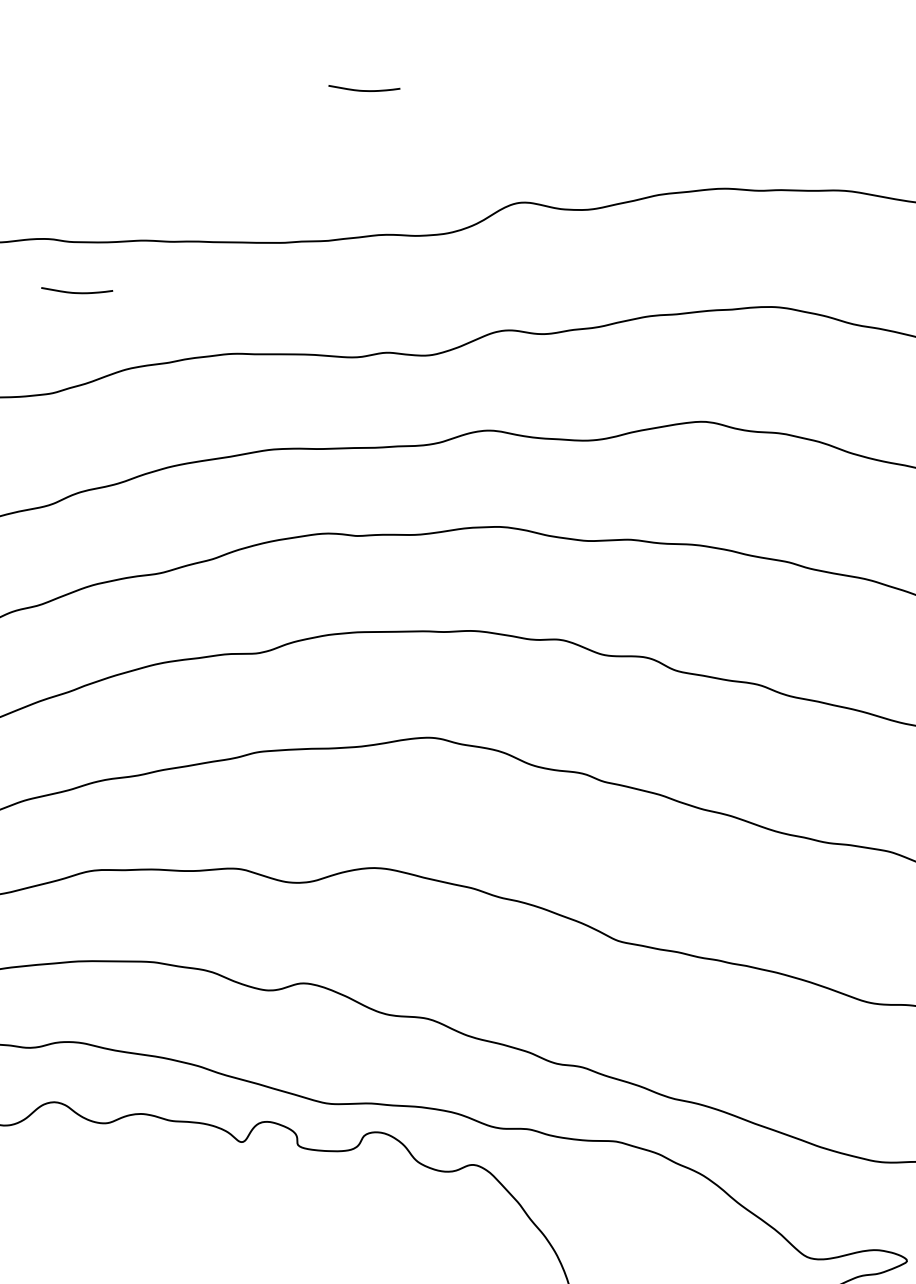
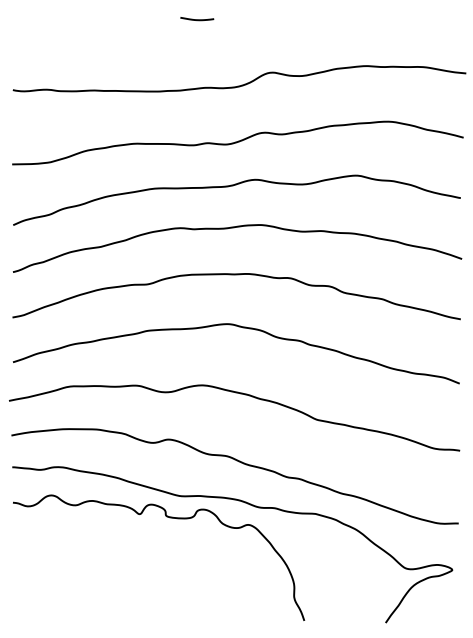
curve: (77, 291) -> (62, 114), removed

